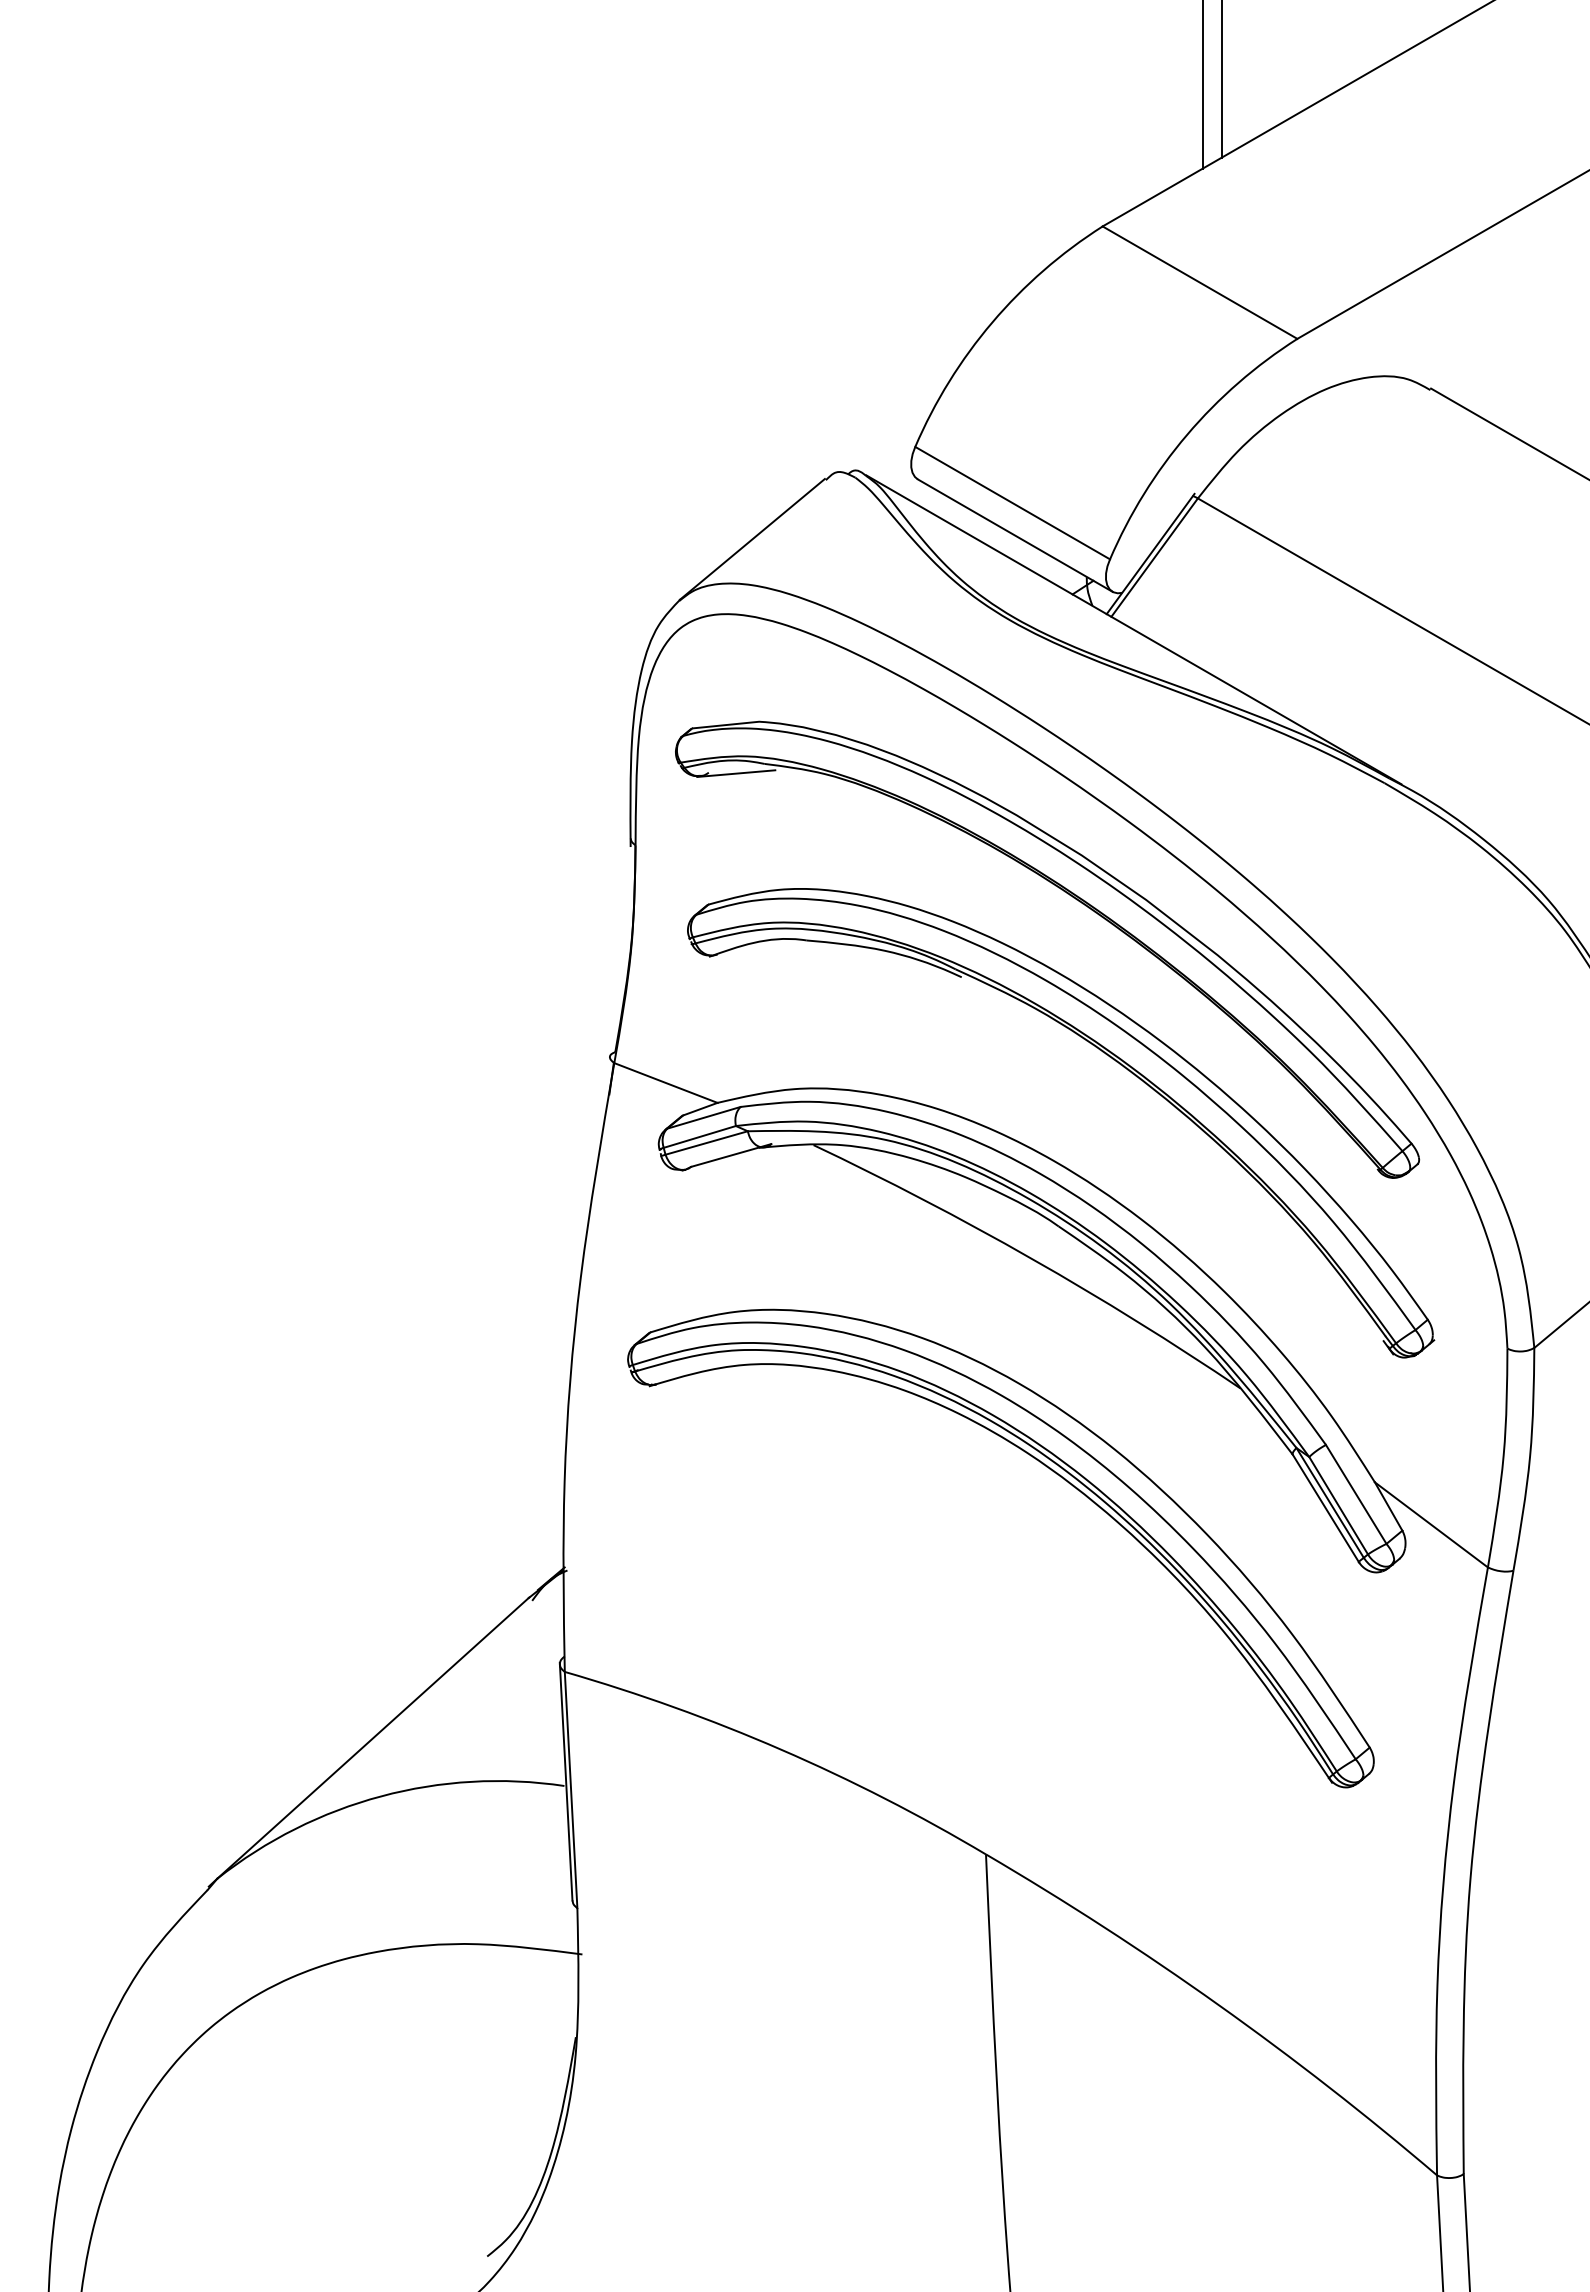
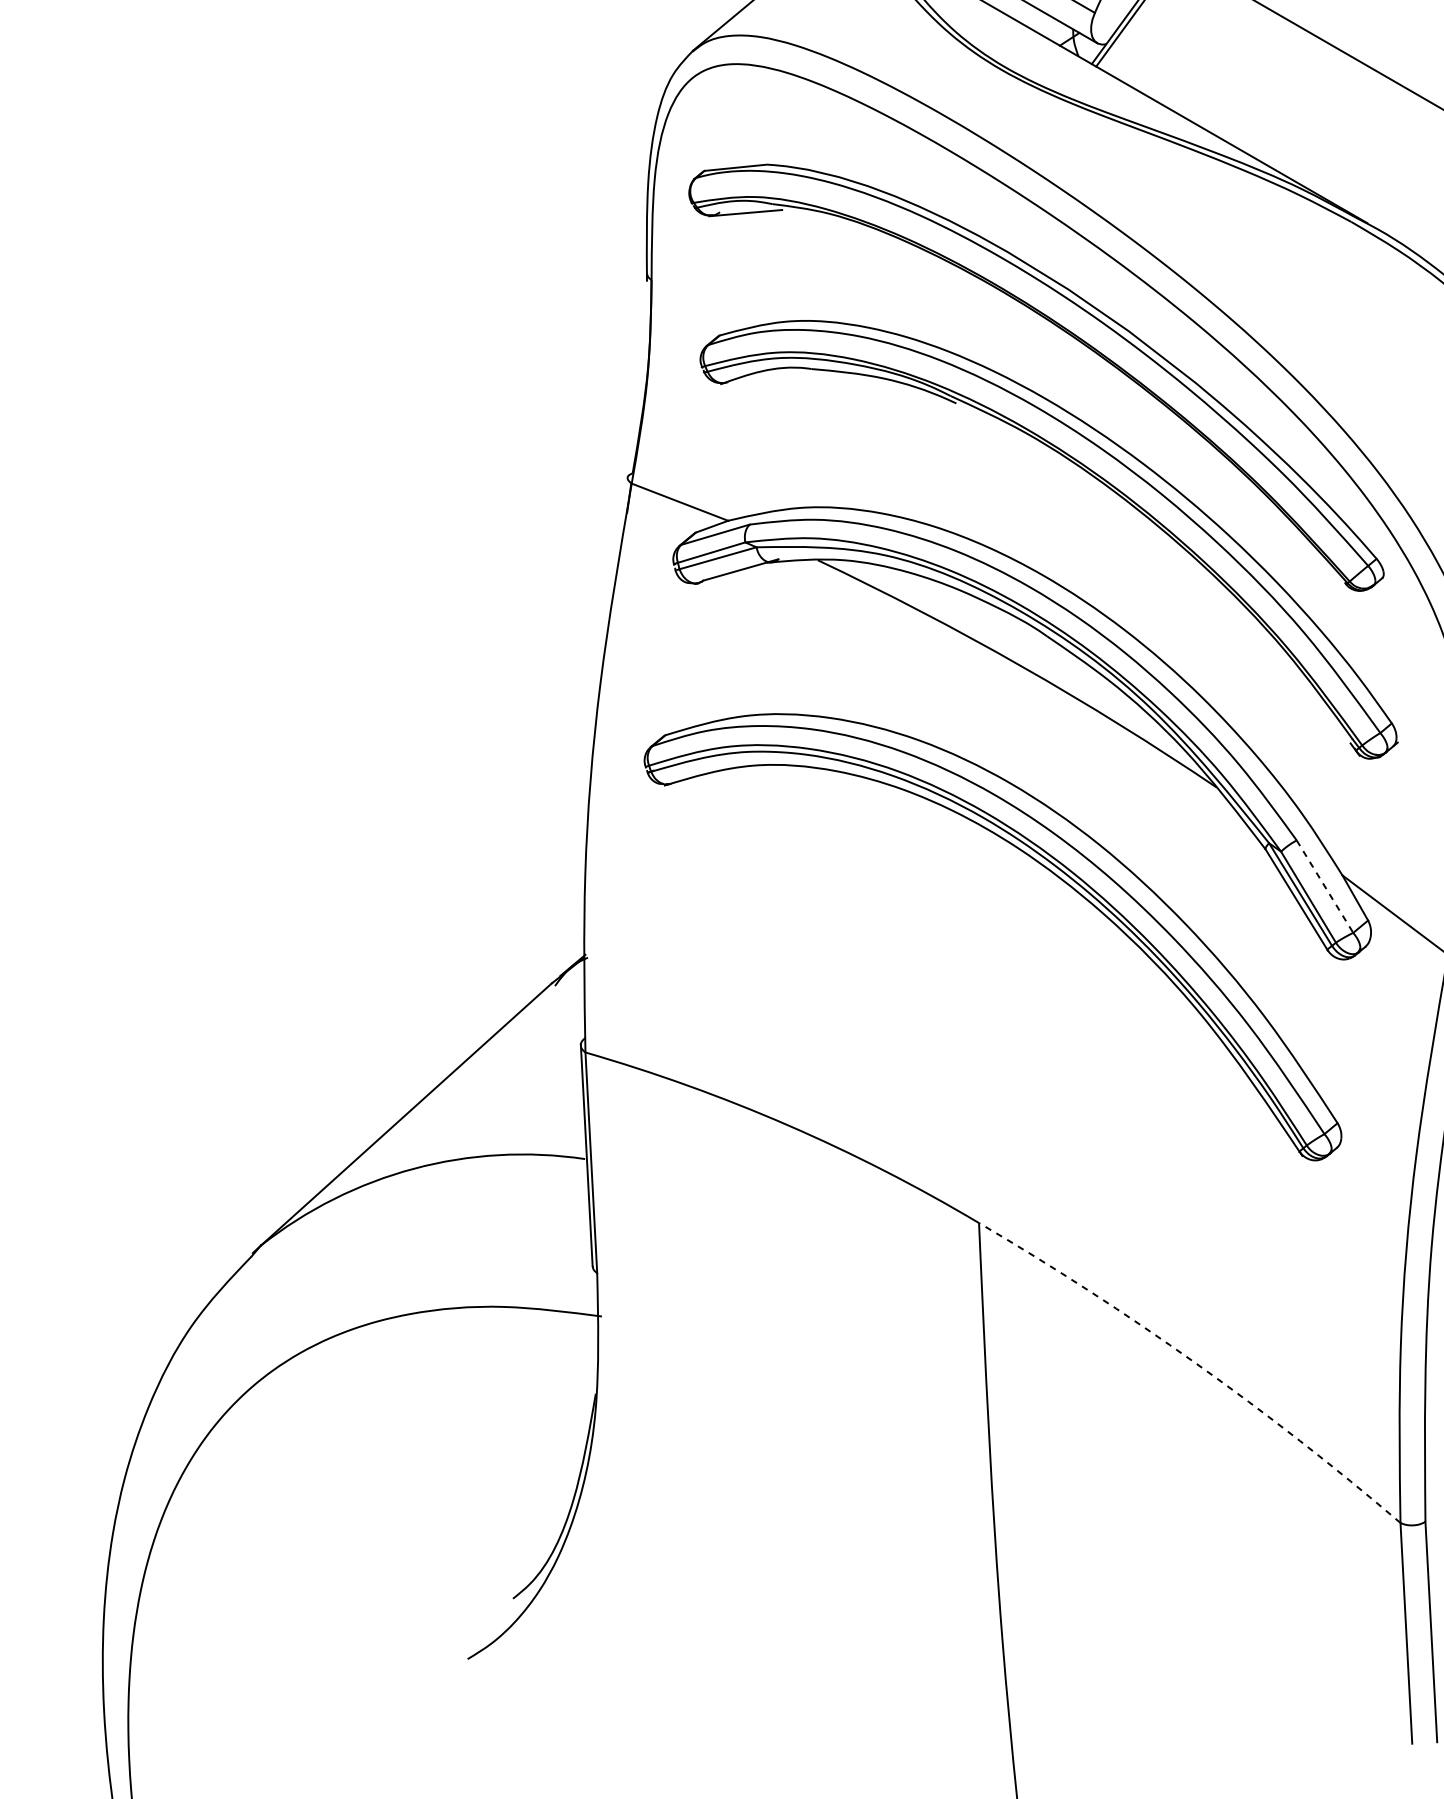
line: (1356, 1494) -> (1325, 886), solid -> dashed
arc: (1218, 2004) -> (1196, 1363), solid -> dashed

